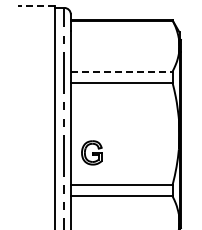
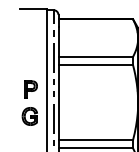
line: (35, 6) -> (32, 9), dashed -> solid
line: (121, 71) -> (95, 56), dashed -> solid
part: (33, 116) -> (31, 89), added
part: (91, 152) -> (29, 116), moved

